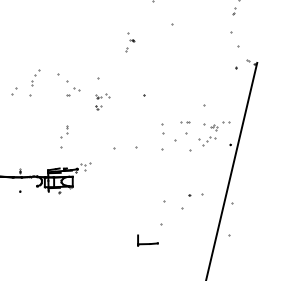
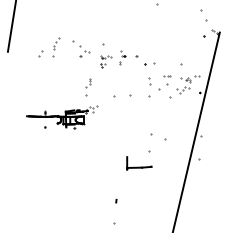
part: (130, 42) -> (122, 57), moved
part: (63, 137) -> (88, 87), moved
part: (195, 194) -> (149, 63), moved
part: (148, 240) -> (139, 163), size x1.67

